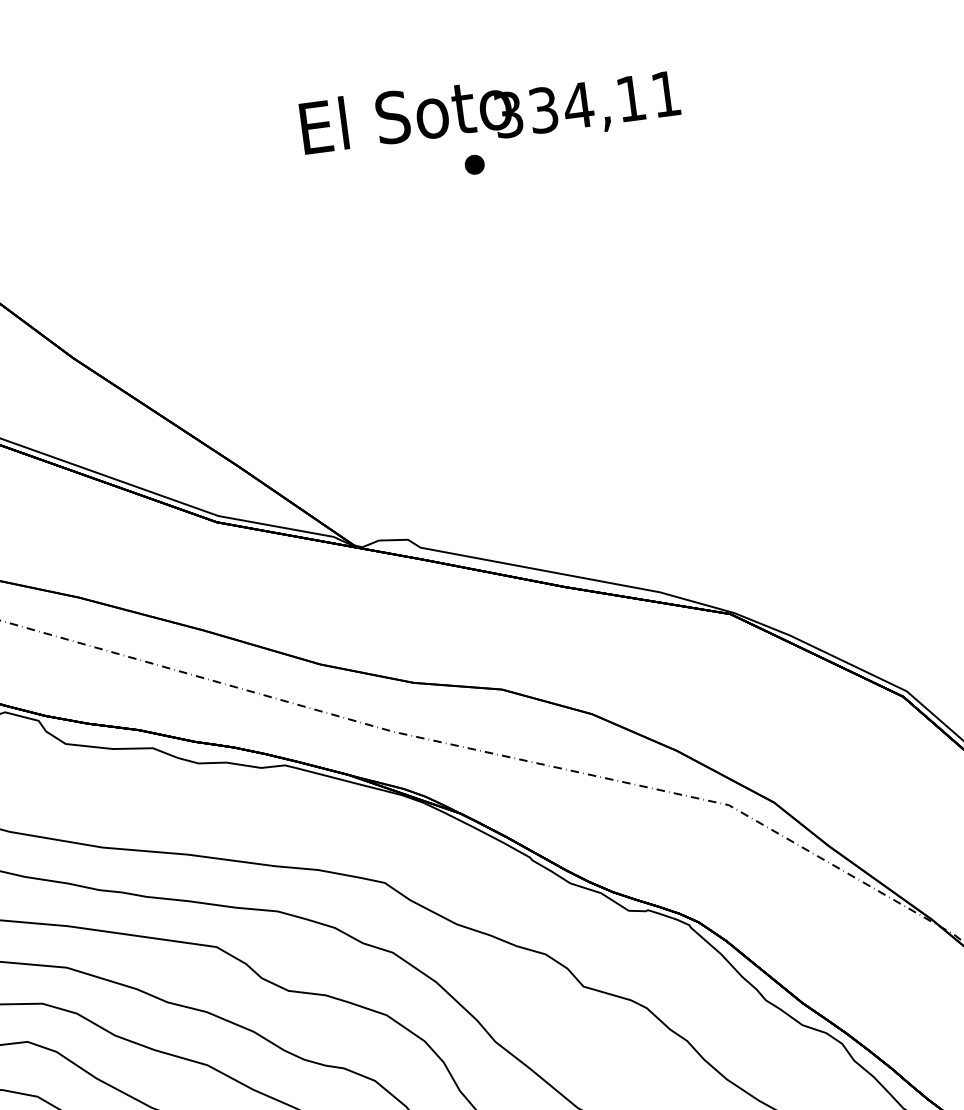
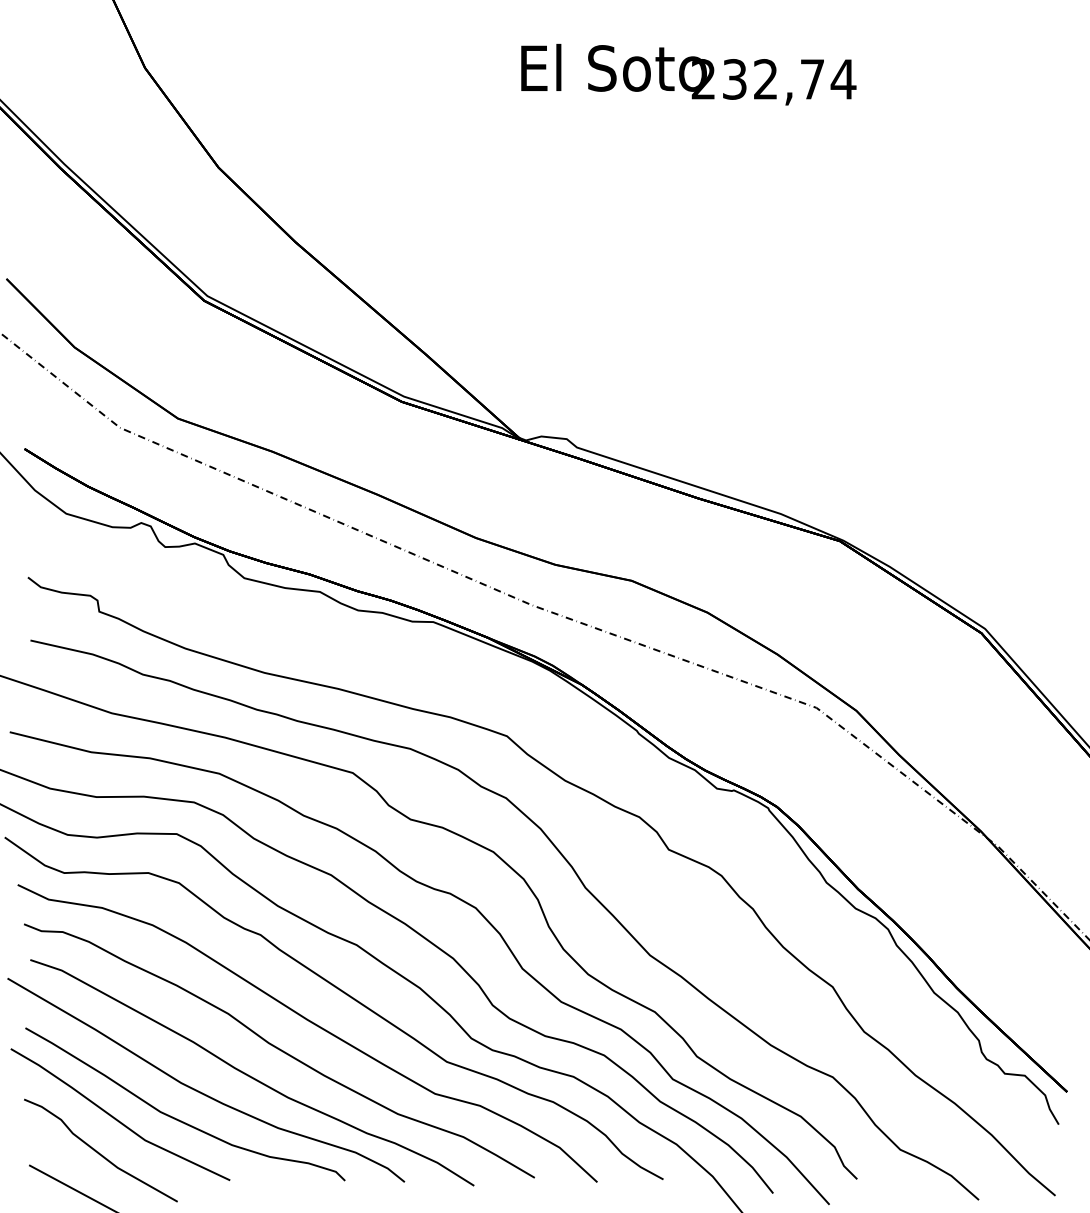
text: (587, 104) -> (773, 79), 334,11 -> 232,74
part: (473, 164) -> (667, 118), removed

